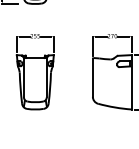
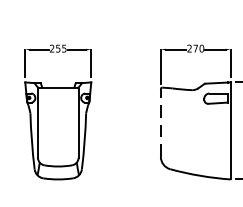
line: (92, 77) -> (160, 122), solid -> dashed

